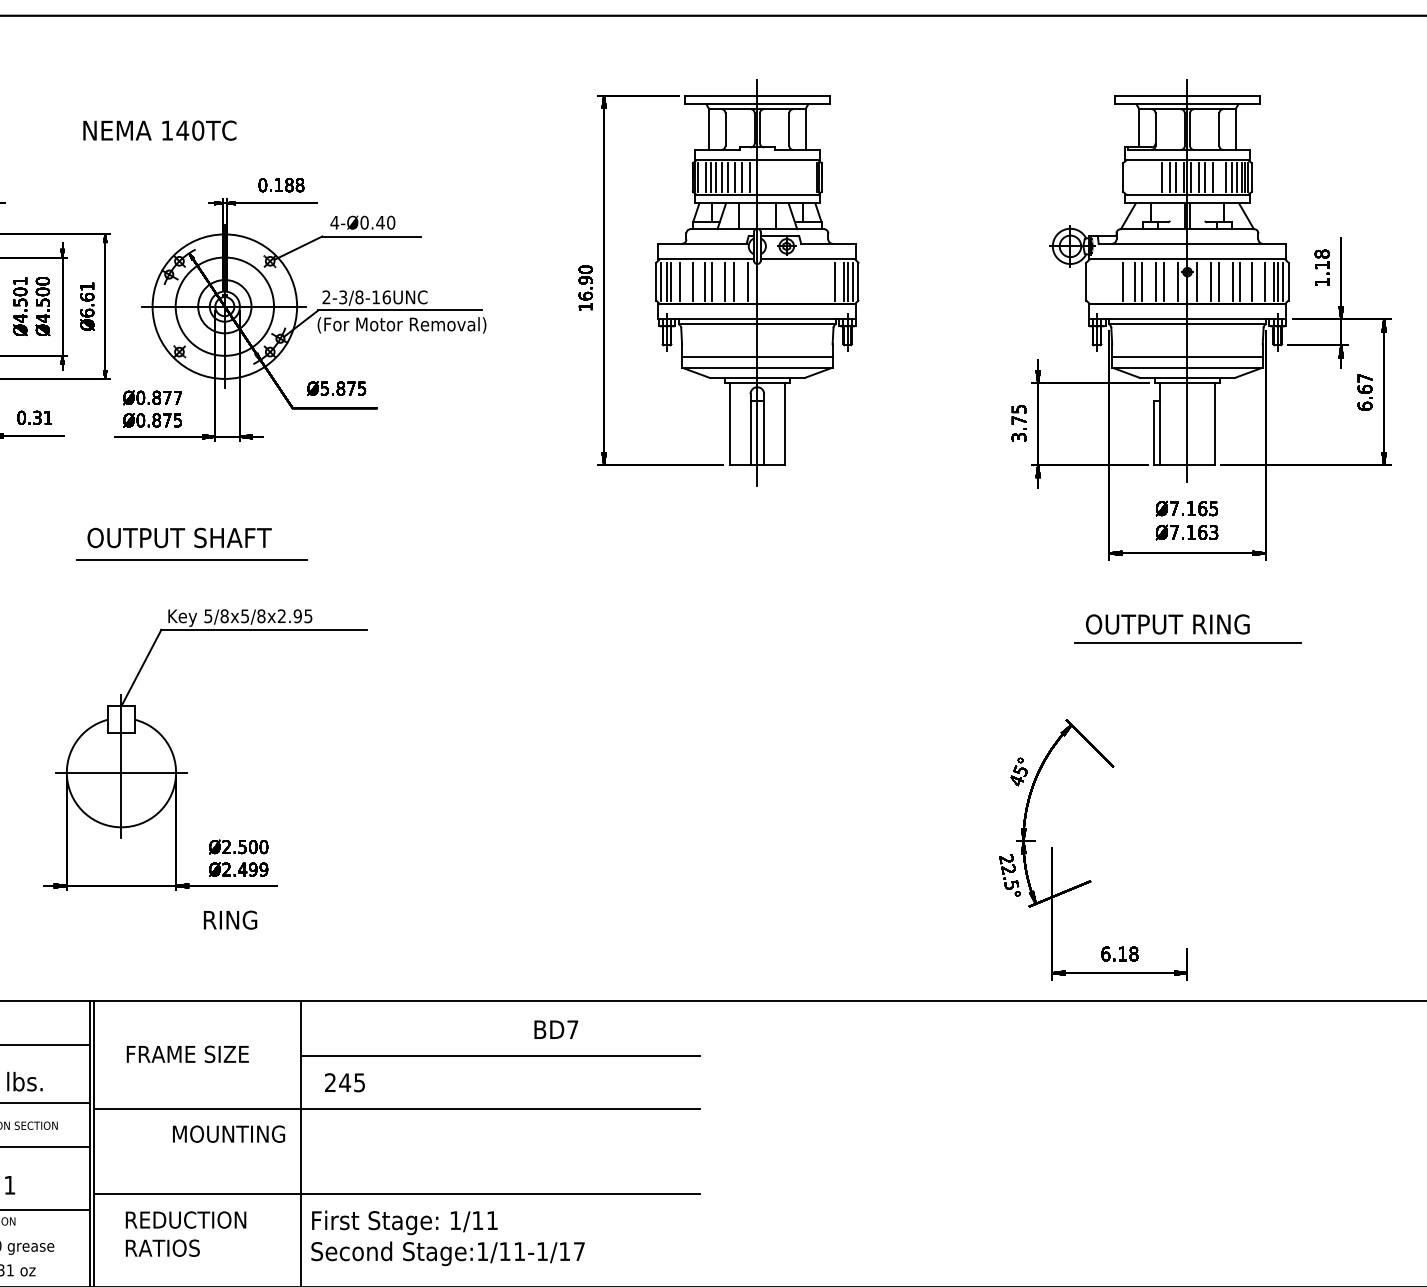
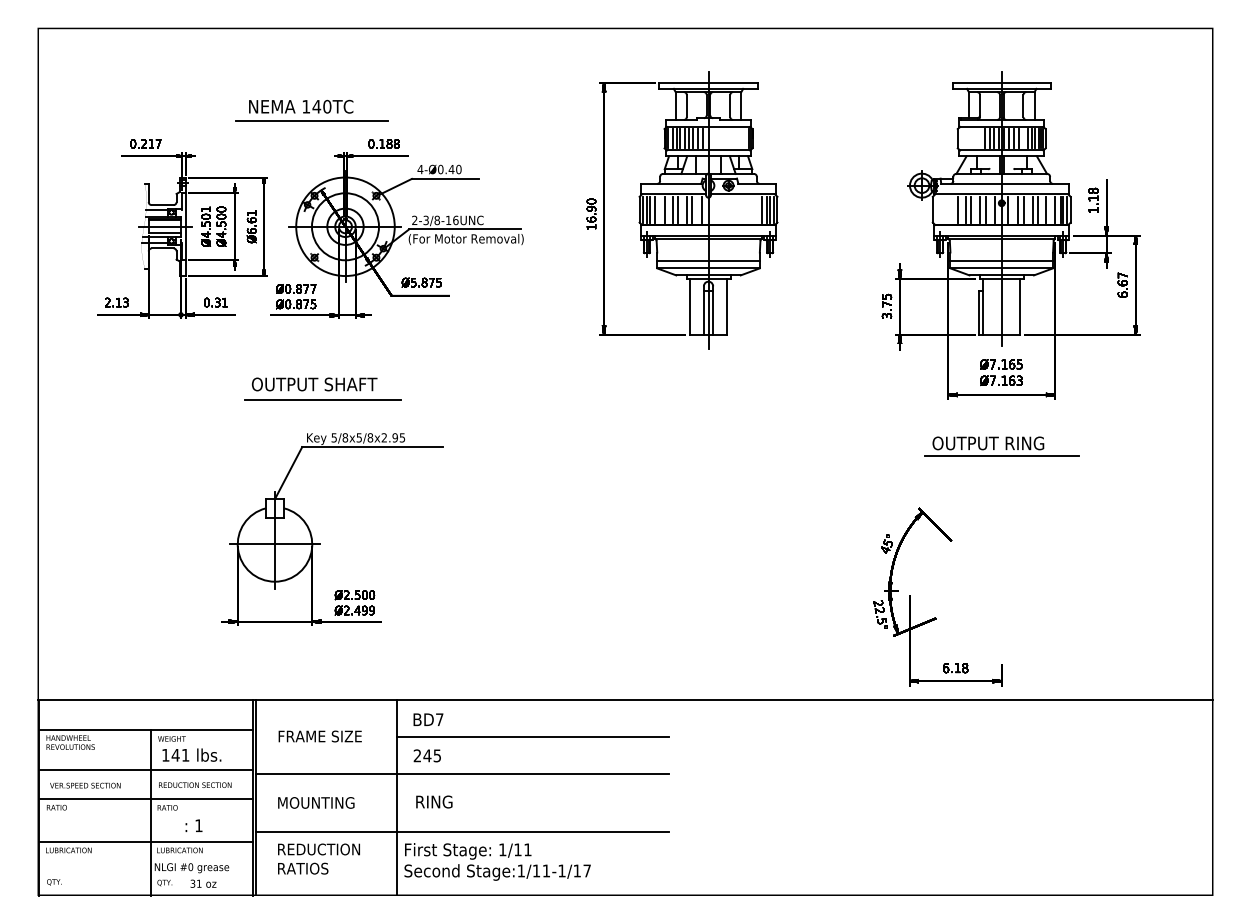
line: (176, 150) -> (312, 120), added
text: (230, 919) -> (434, 801), moved
text: (556, 1029) -> (428, 719), moved
text: (229, 1133) -> (316, 802), moved

